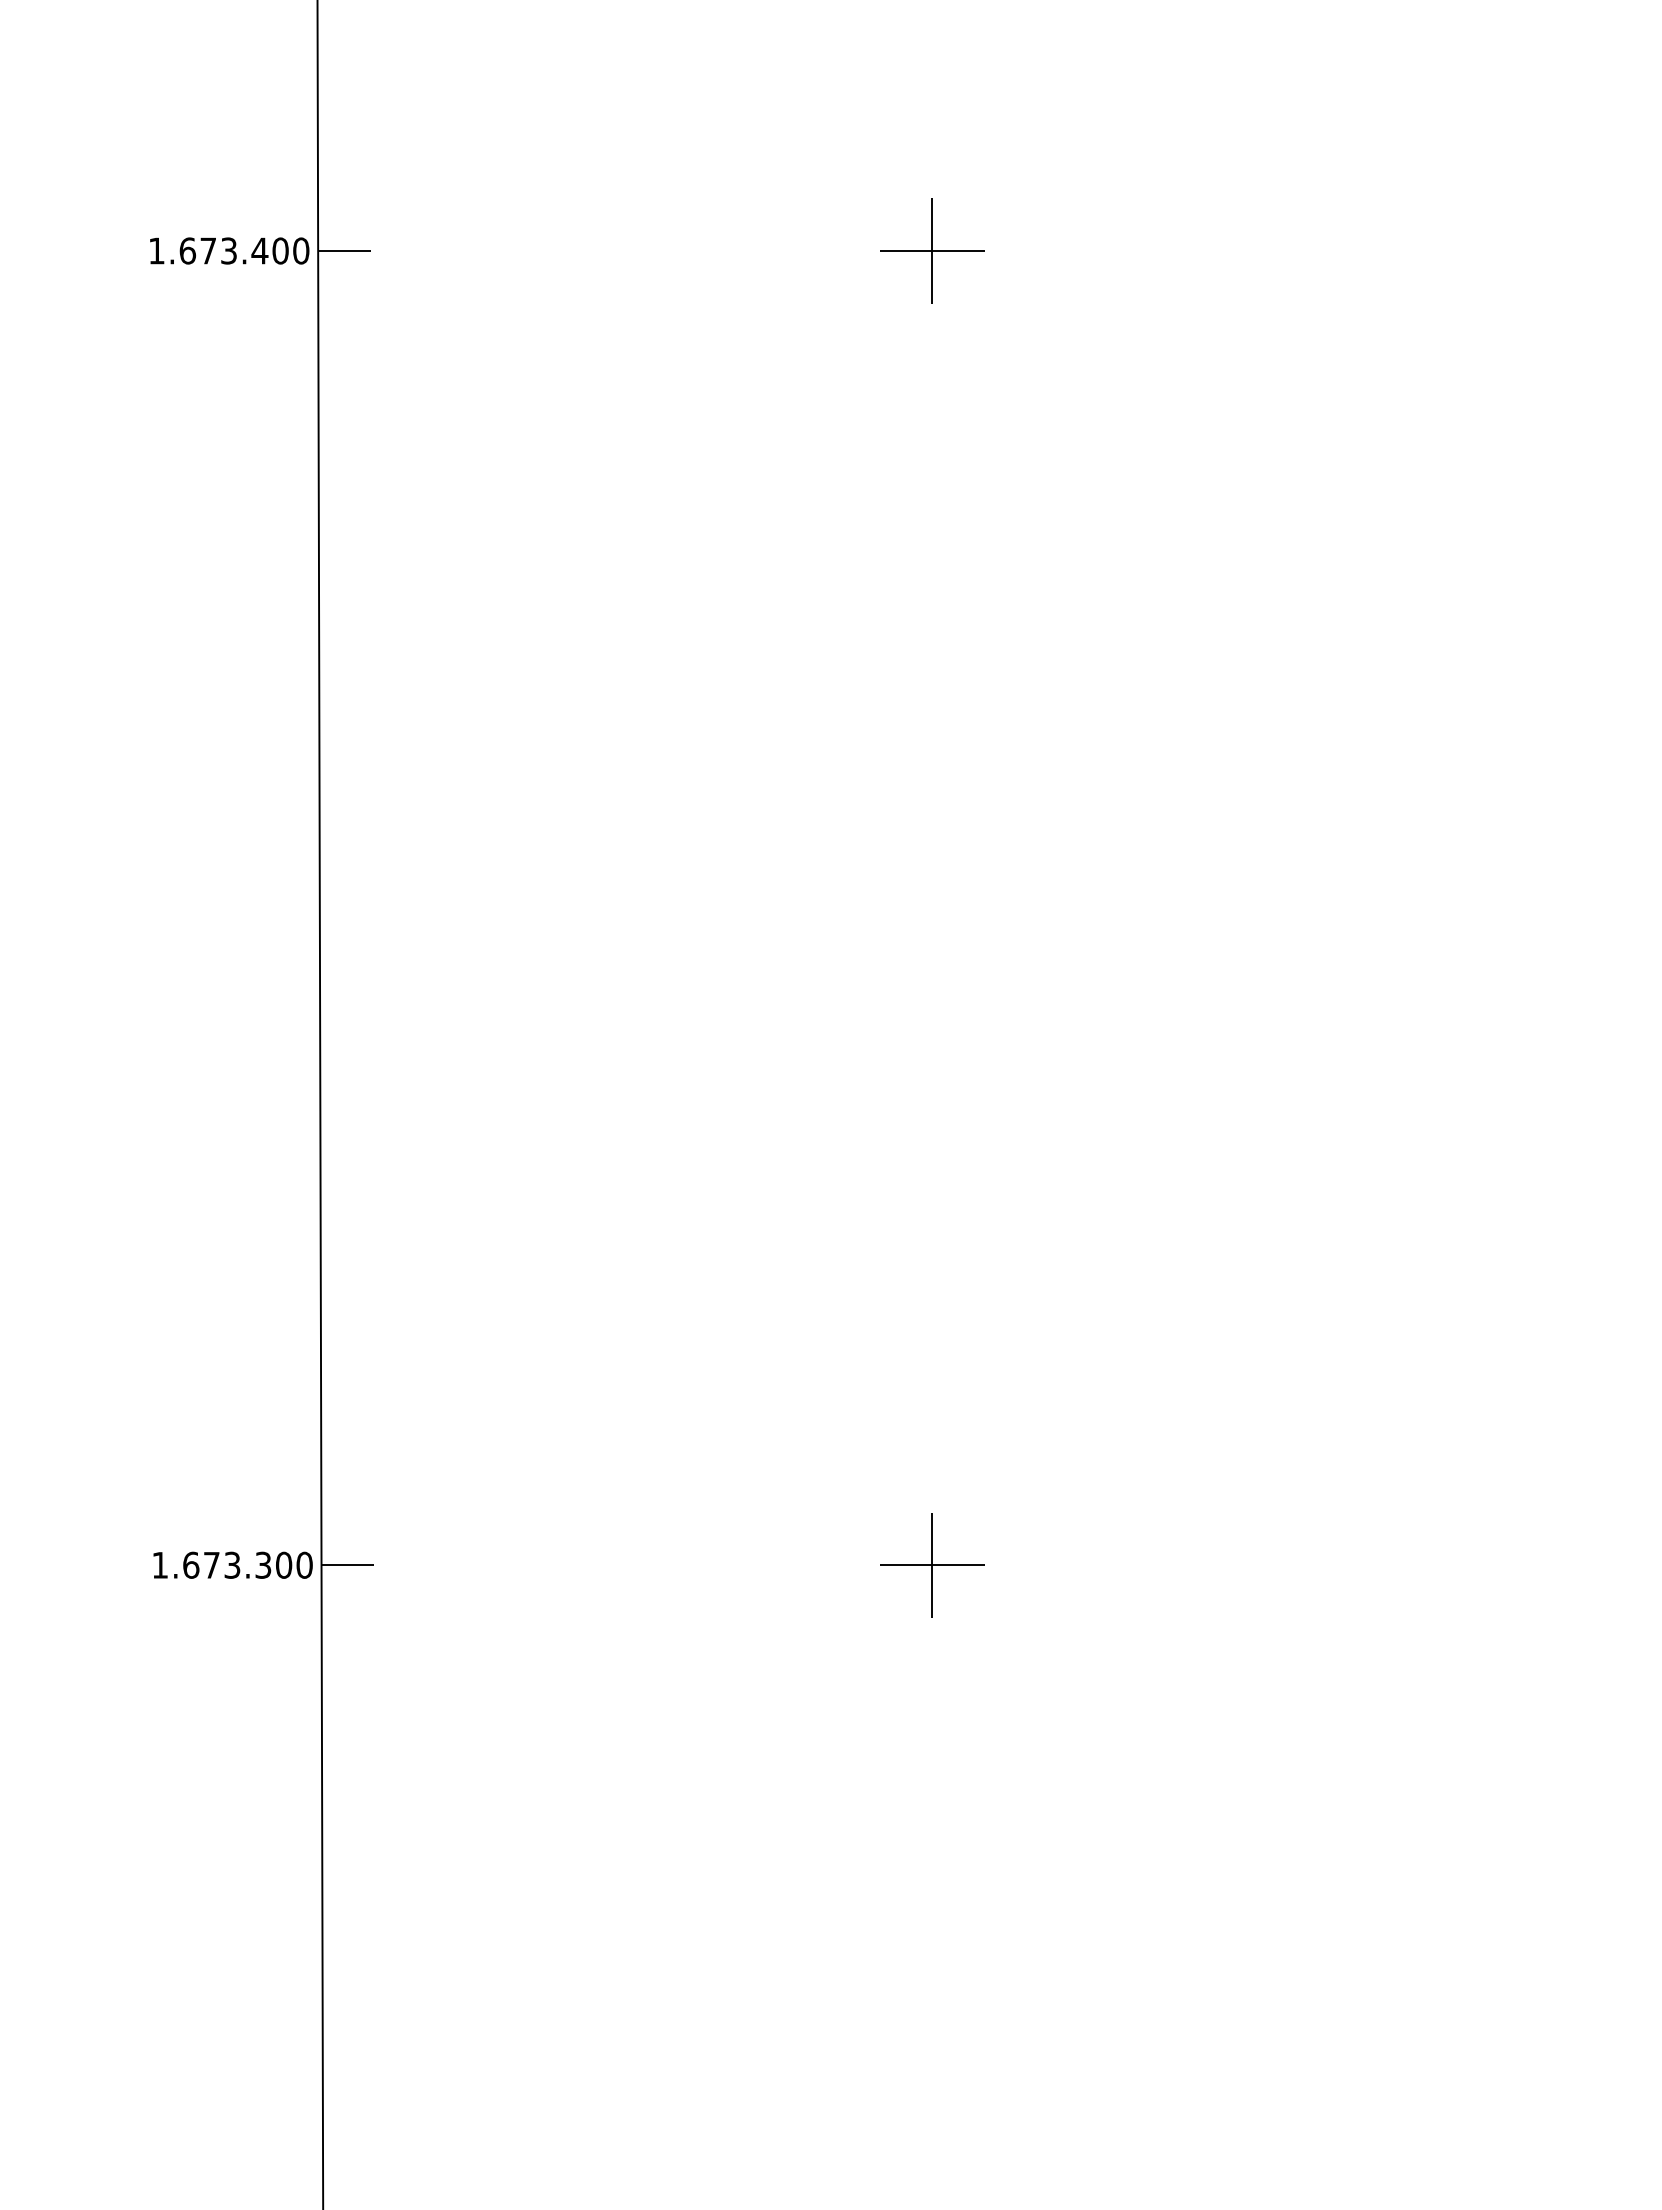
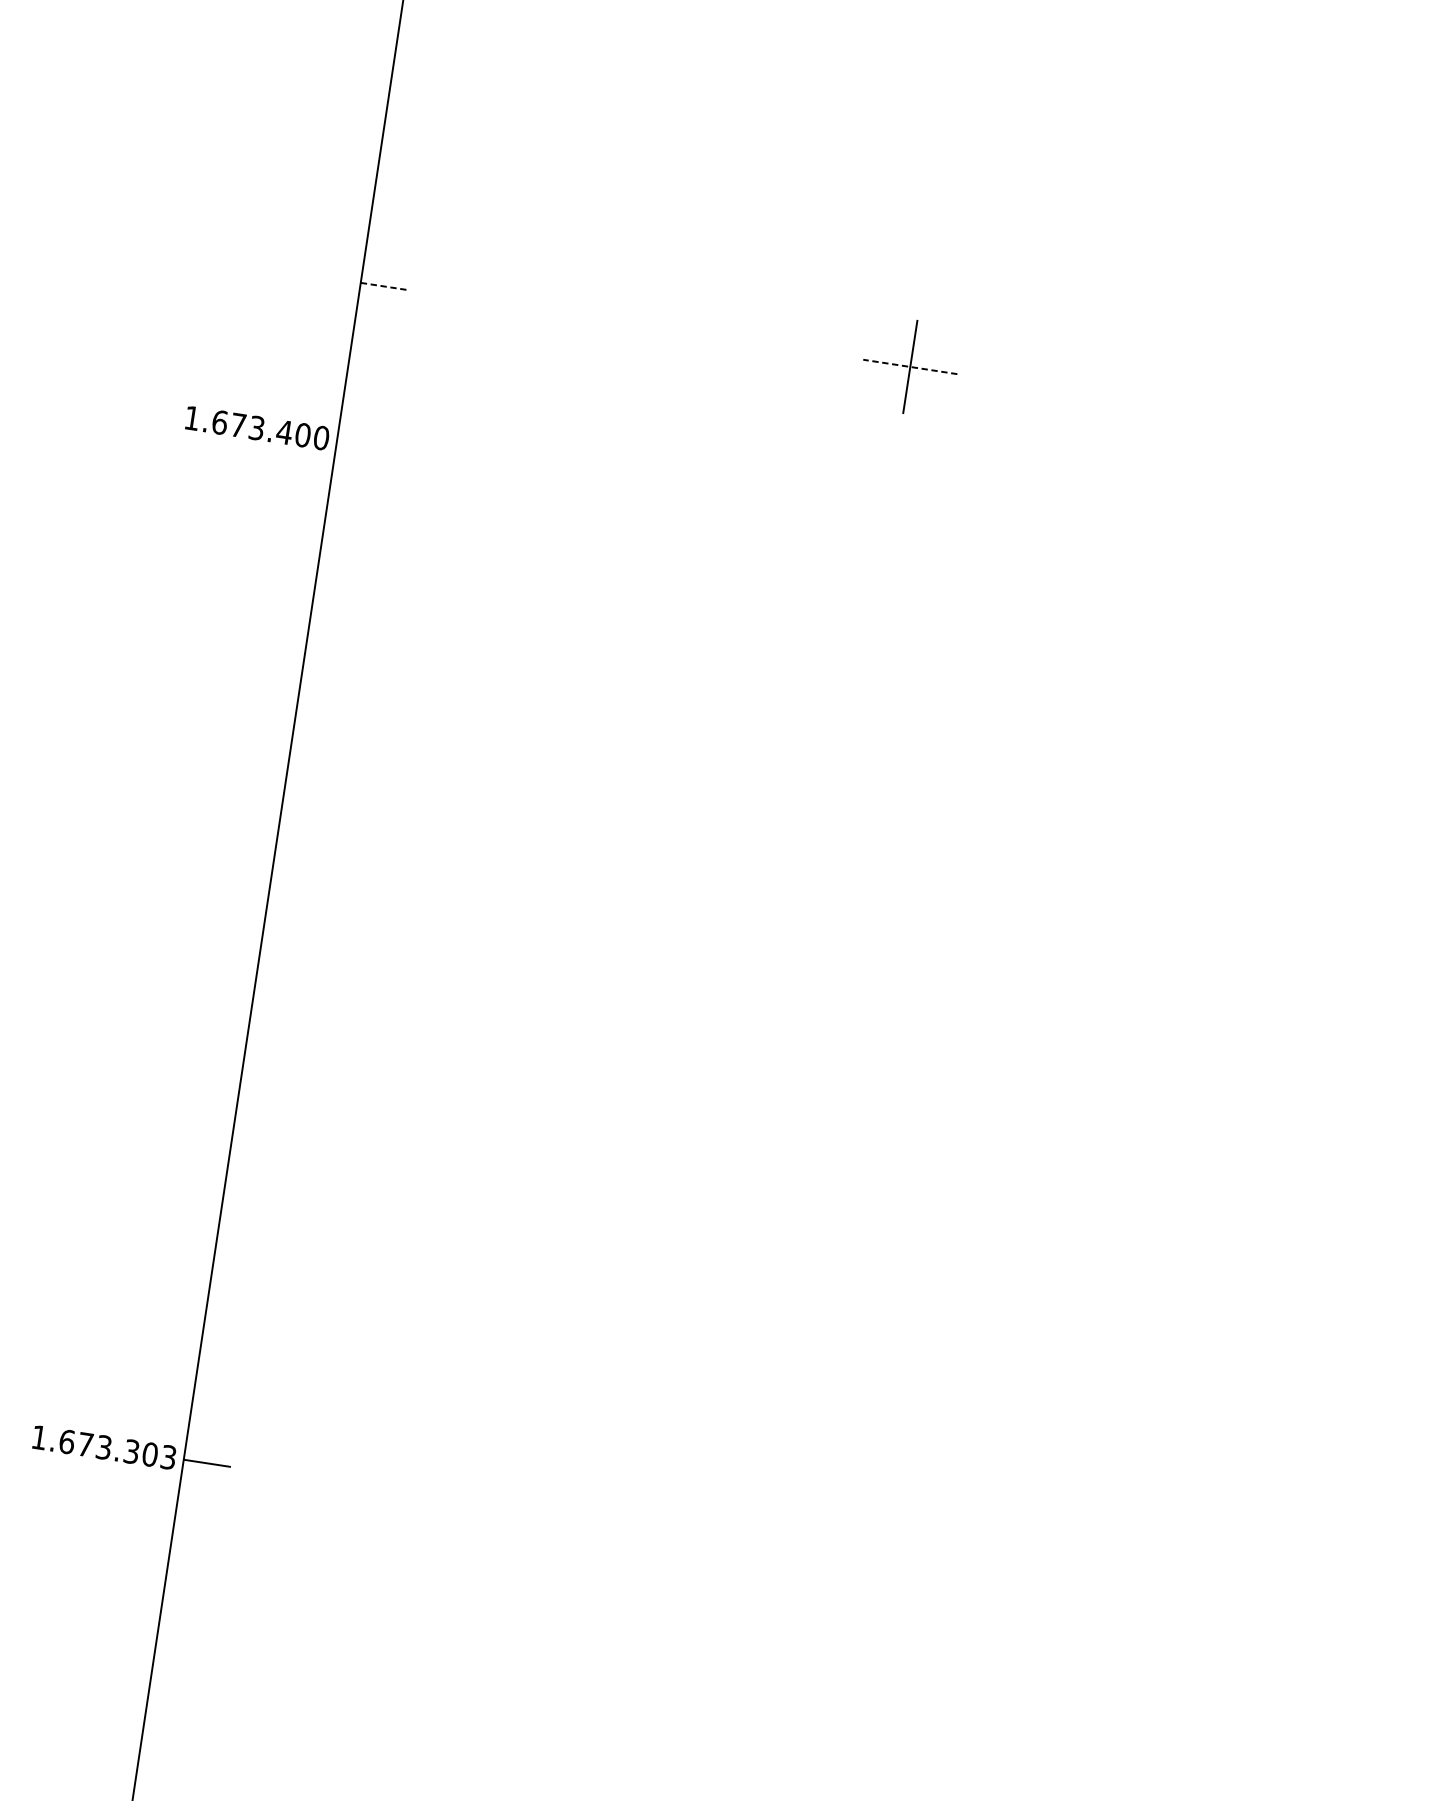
text: (229, 250) -> (257, 427), moved
line: (344, 251) -> (384, 286), solid -> dashed
line: (932, 251) -> (910, 367), solid -> dashed
text: (304, 1564) -> (168, 1456), 1.673.300 -> 1.673.303
part: (932, 1565) -> (730, 1543), removed

